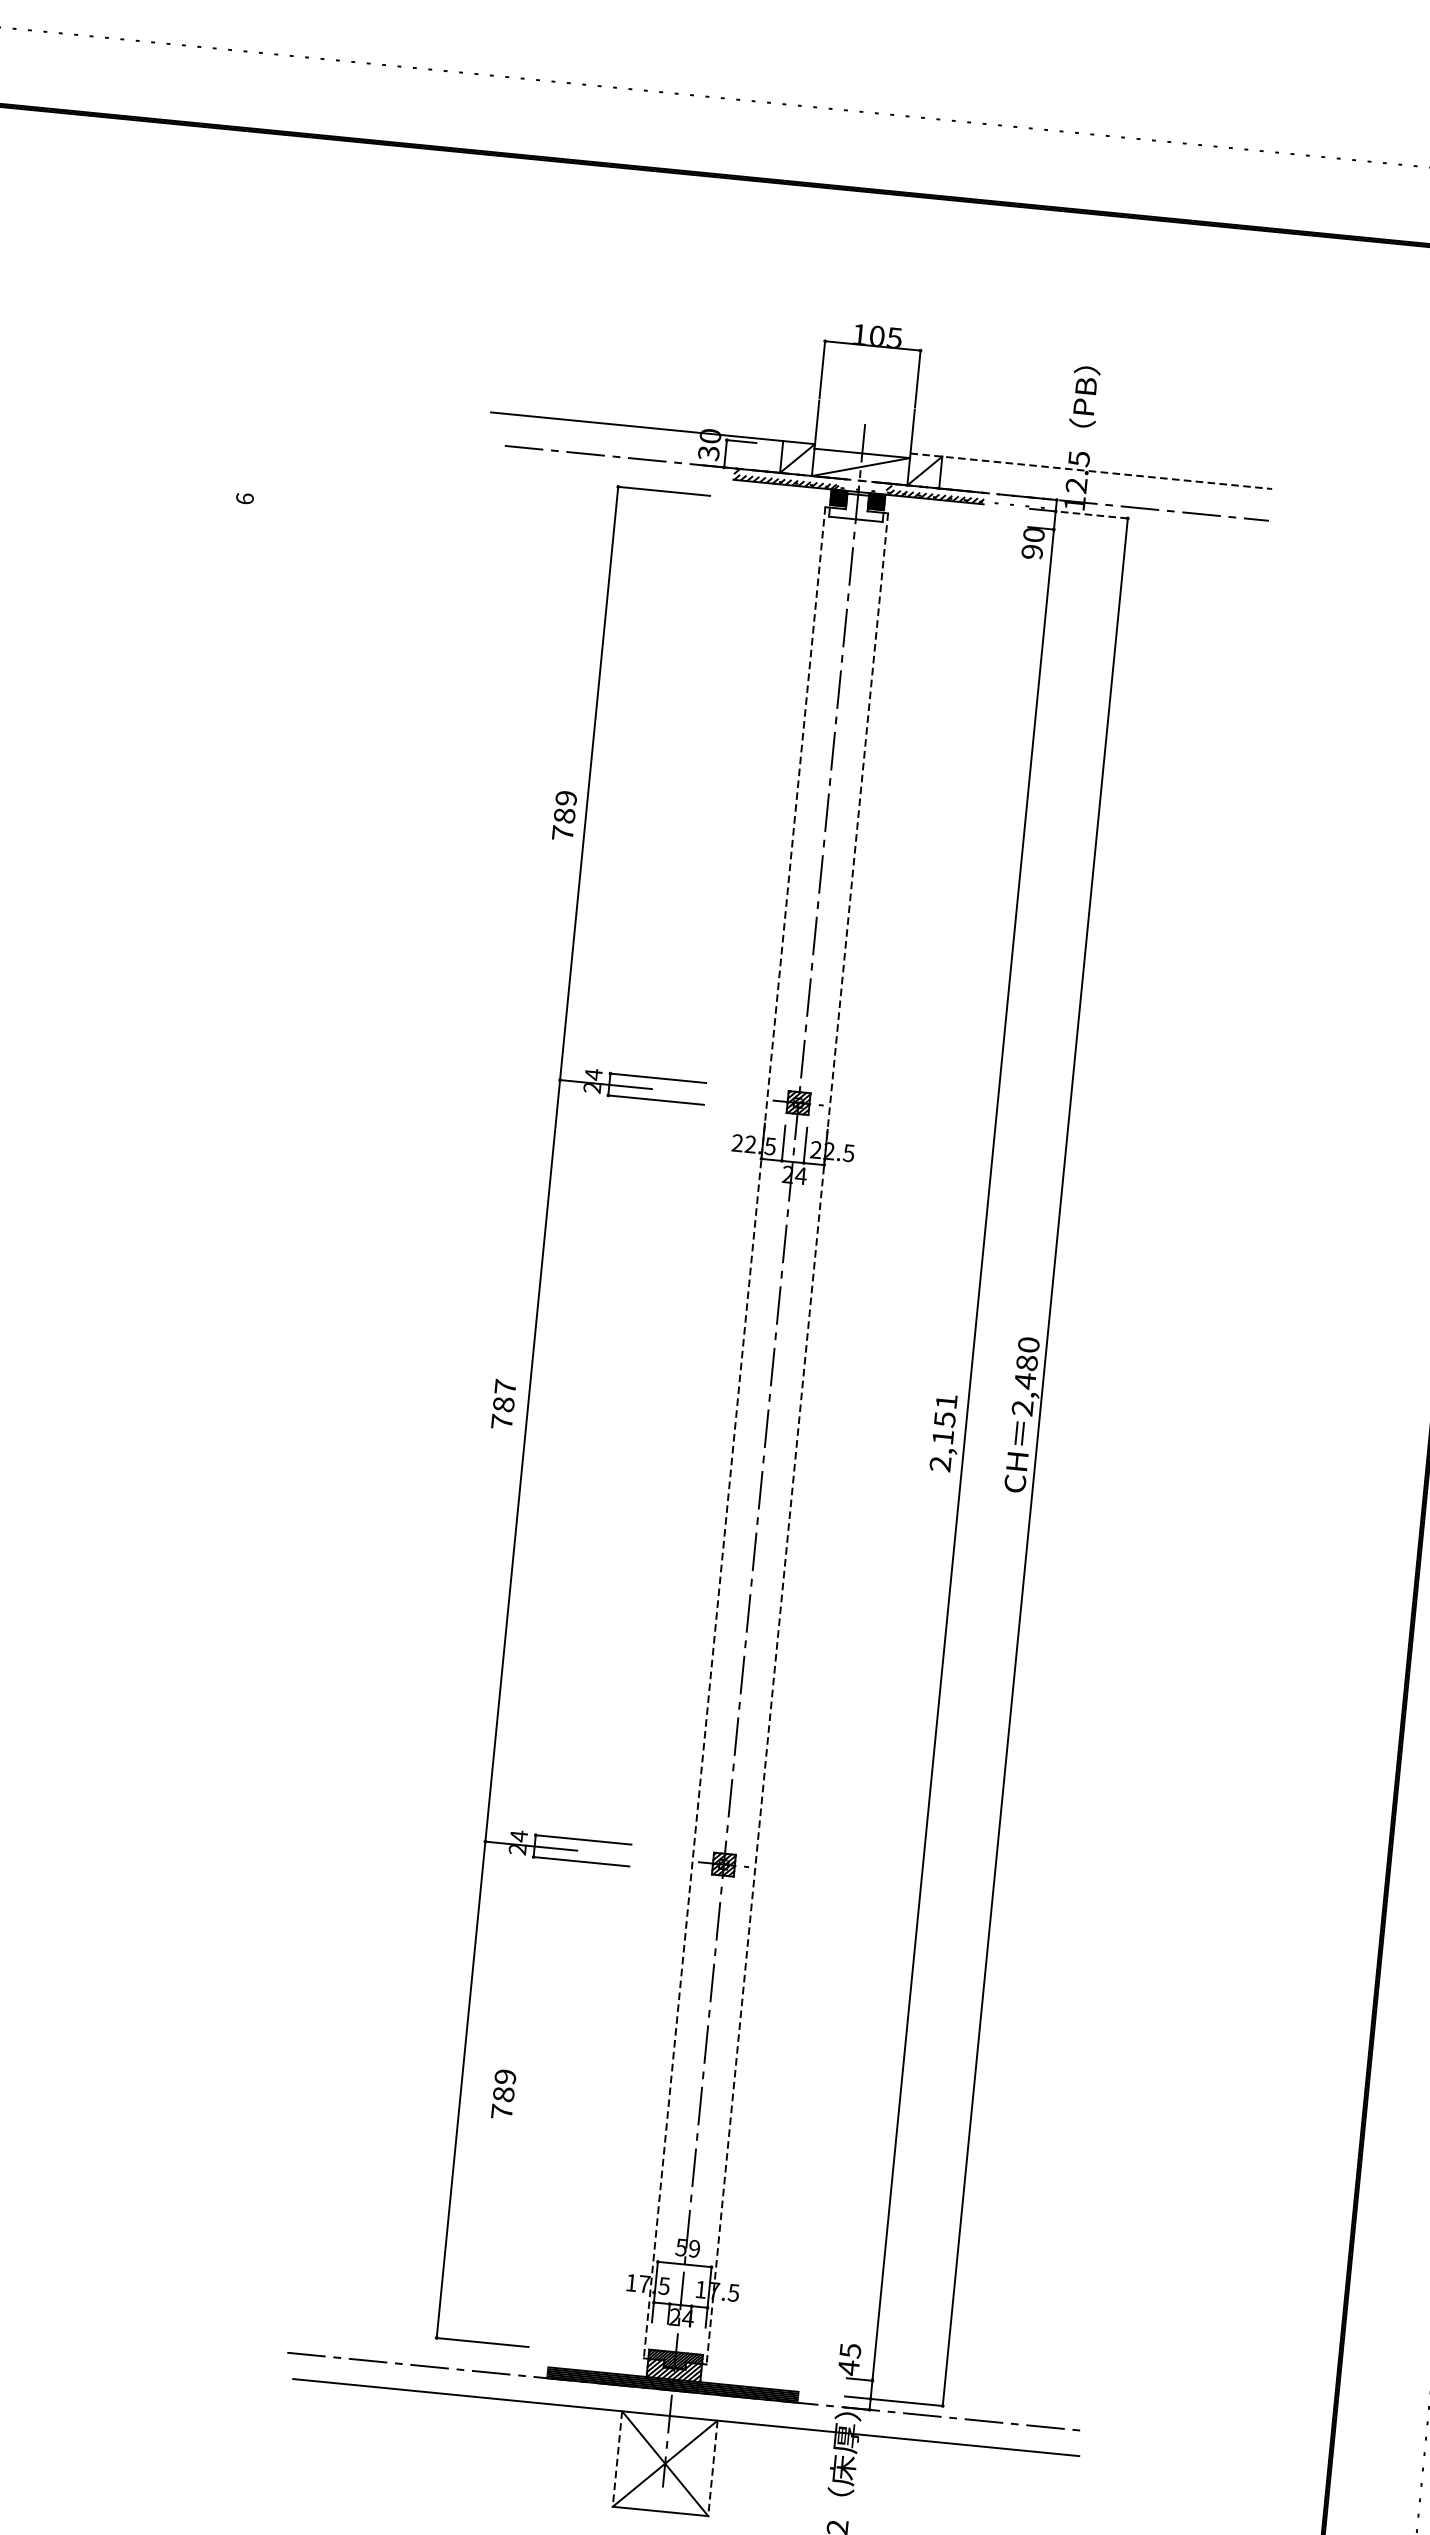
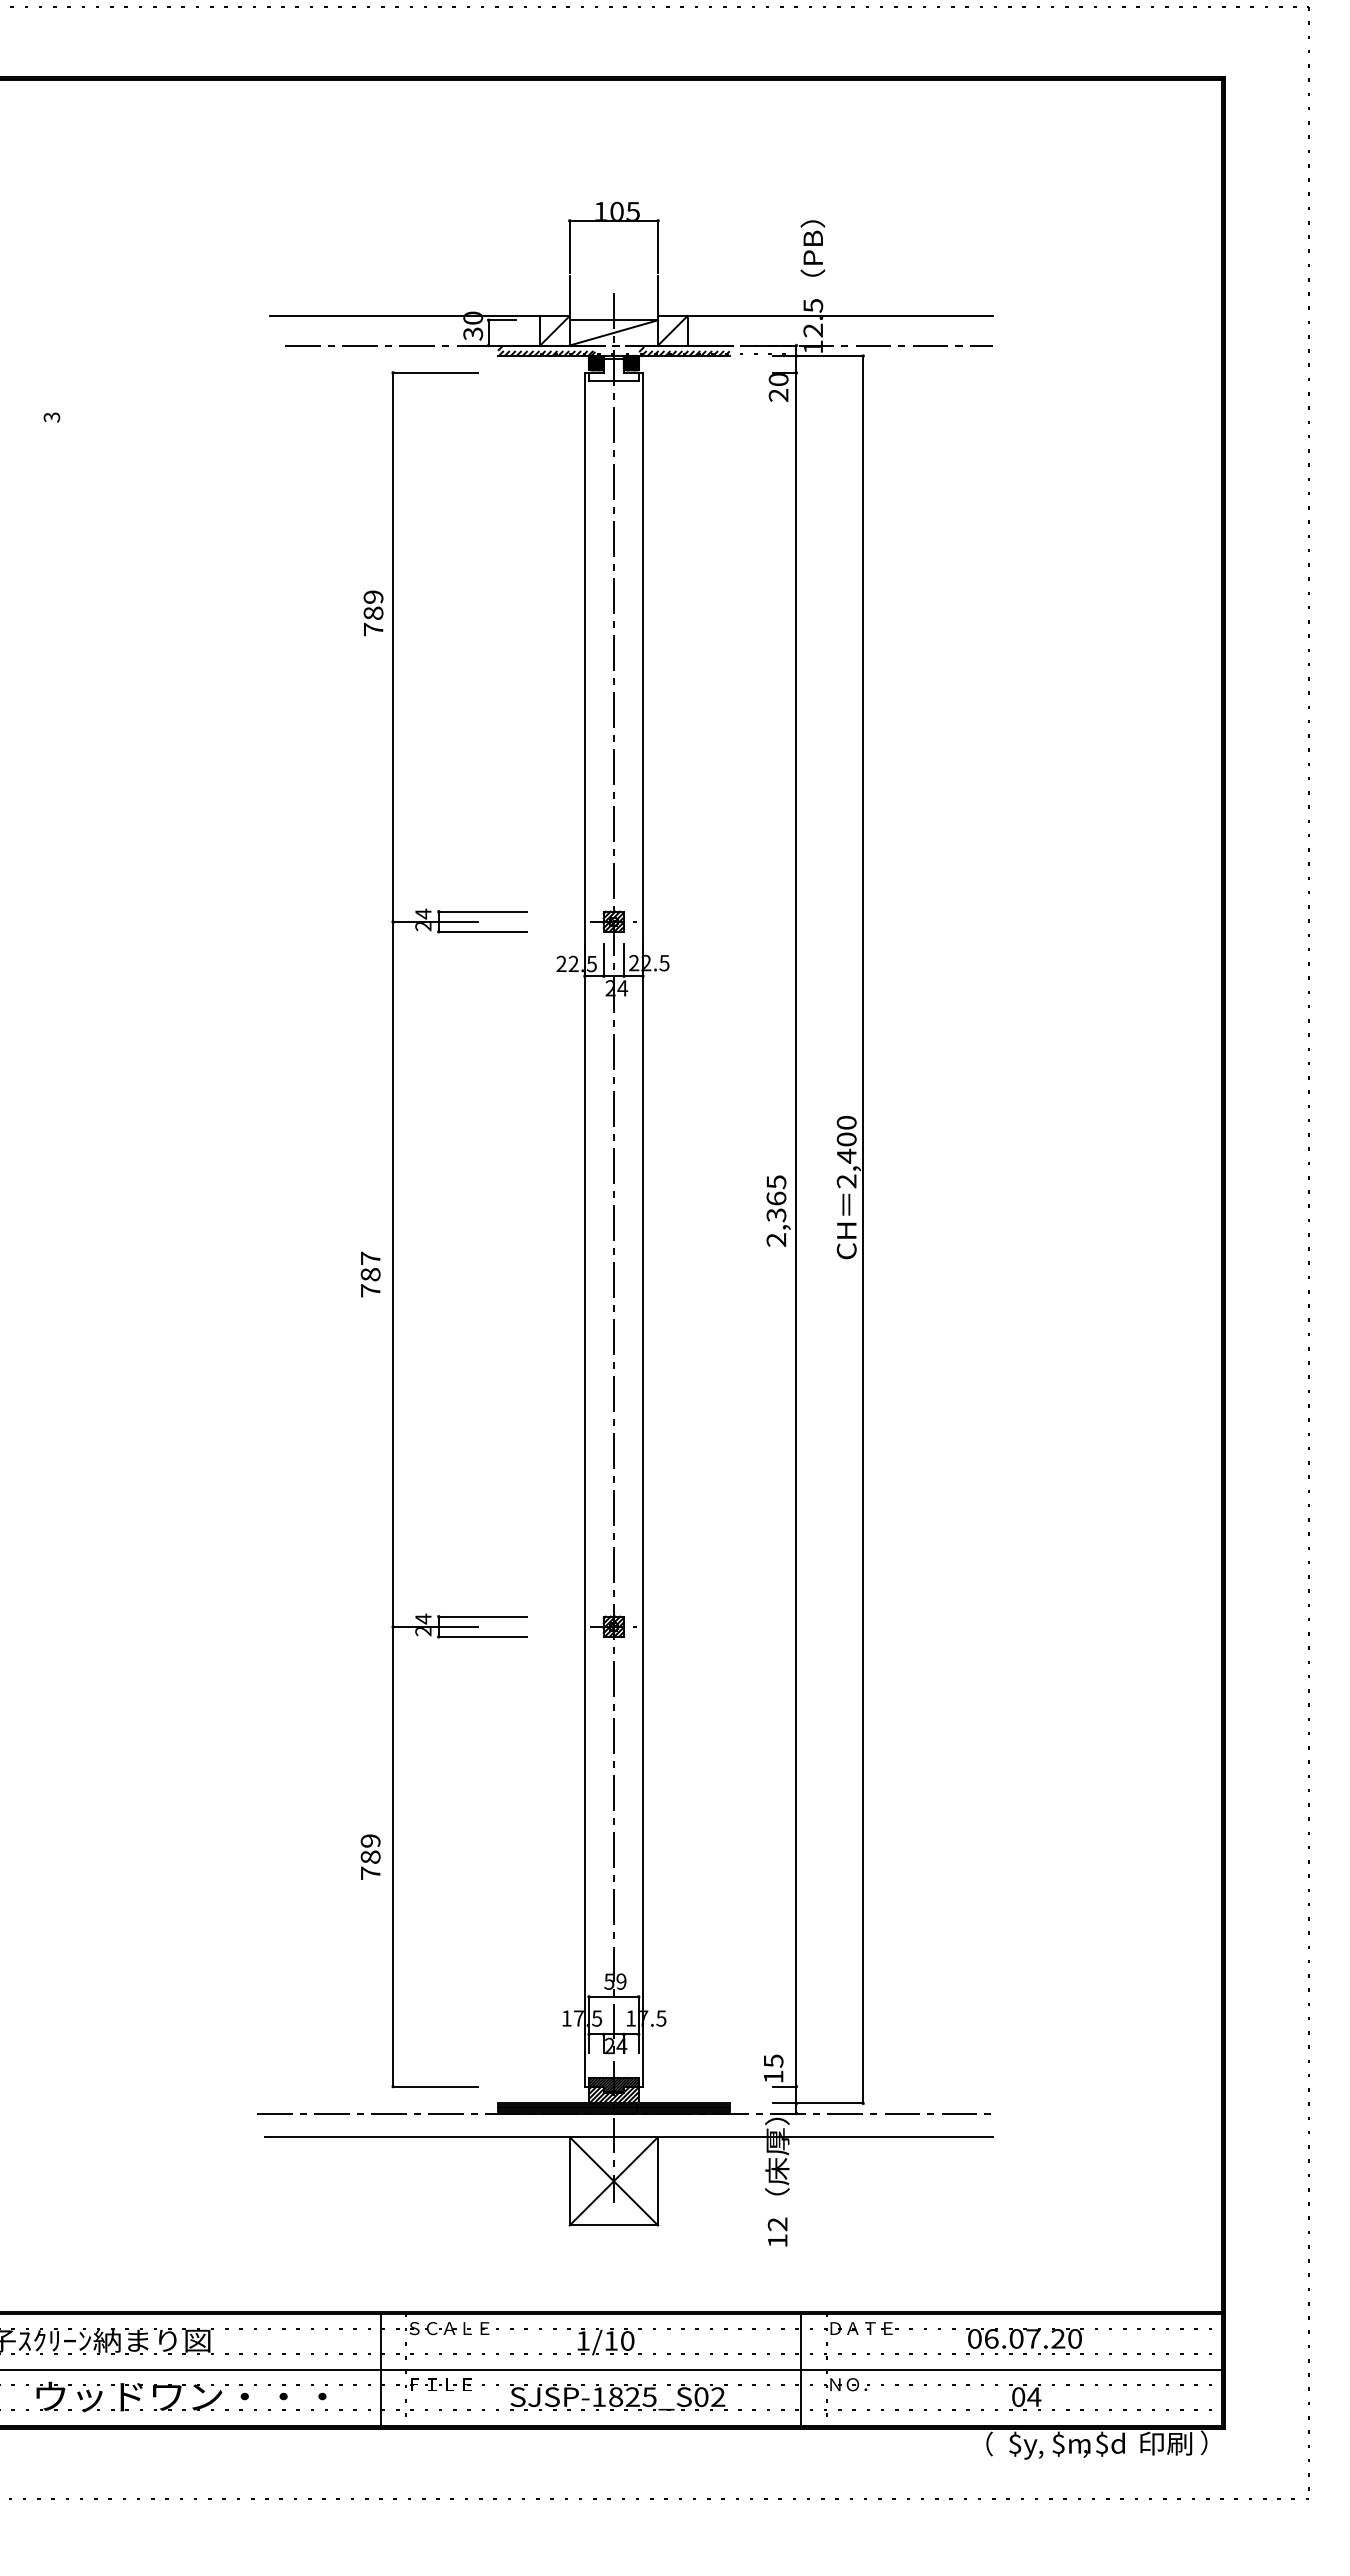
line: (1091, 471) -> (825, 316), dashed -> solid
text: (244, 498) -> (51, 417), 6 -> 3
line: (1091, 515) -> (829, 356), dashed -> solid
text: (1032, 552) -> (778, 395), 90 -> 20
text: (564, 815) -> (373, 613), moved
text: (1026, 1362) -> (846, 1139), 2,480 -> 2,400
text: (503, 1404) -> (370, 1274), moved
text: (944, 1419) -> (776, 1198), 2,151 -> 2,365
line: (734, 1432) -> (584, 1229), dashed -> solid
line: (796, 1438) -> (642, 1229), dashed -> solid
text: (503, 2093) -> (370, 1856), moved
text: (848, 2367) -> (773, 2076), 45 -> 15
line: (617, 2459) -> (569, 2181), dashed -> solid
line: (713, 2468) -> (658, 2181), dashed -> solid

